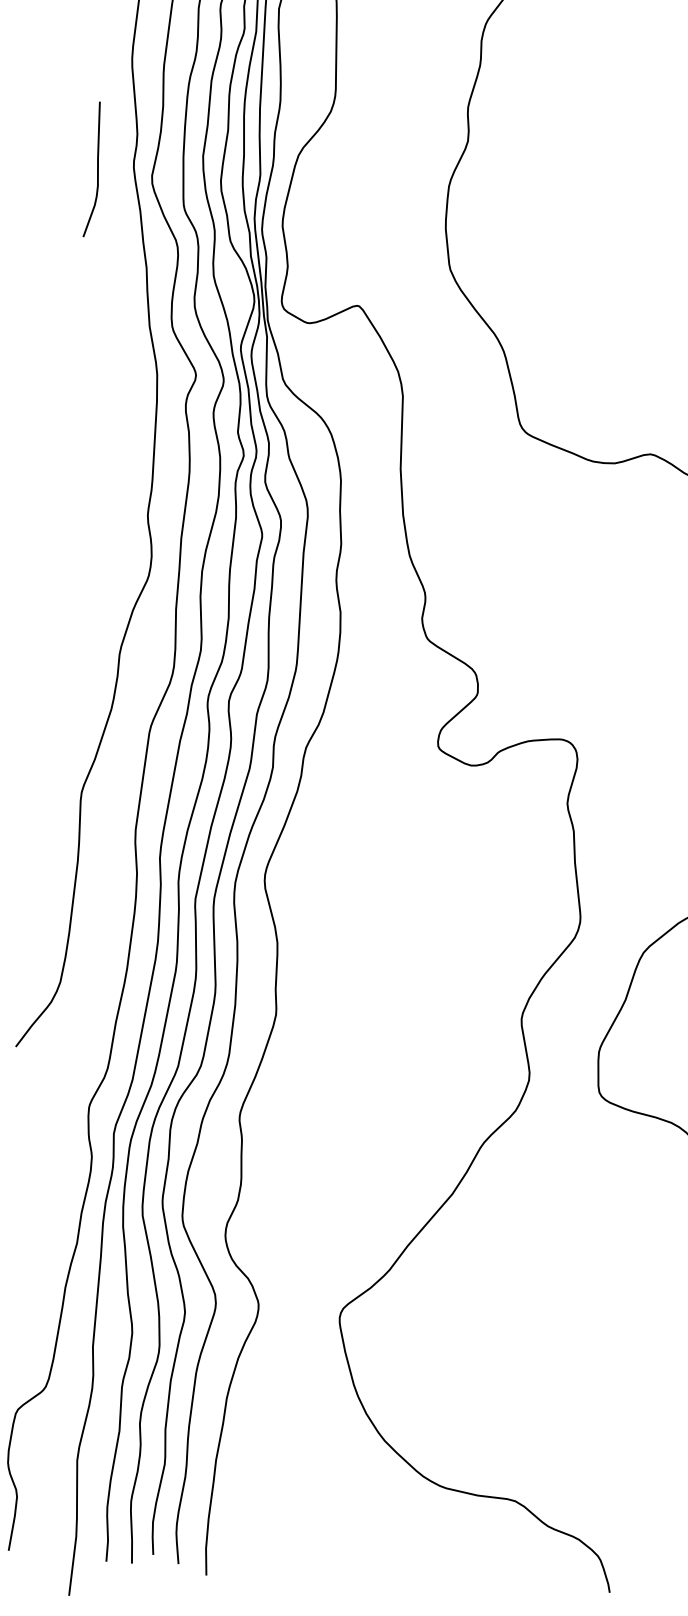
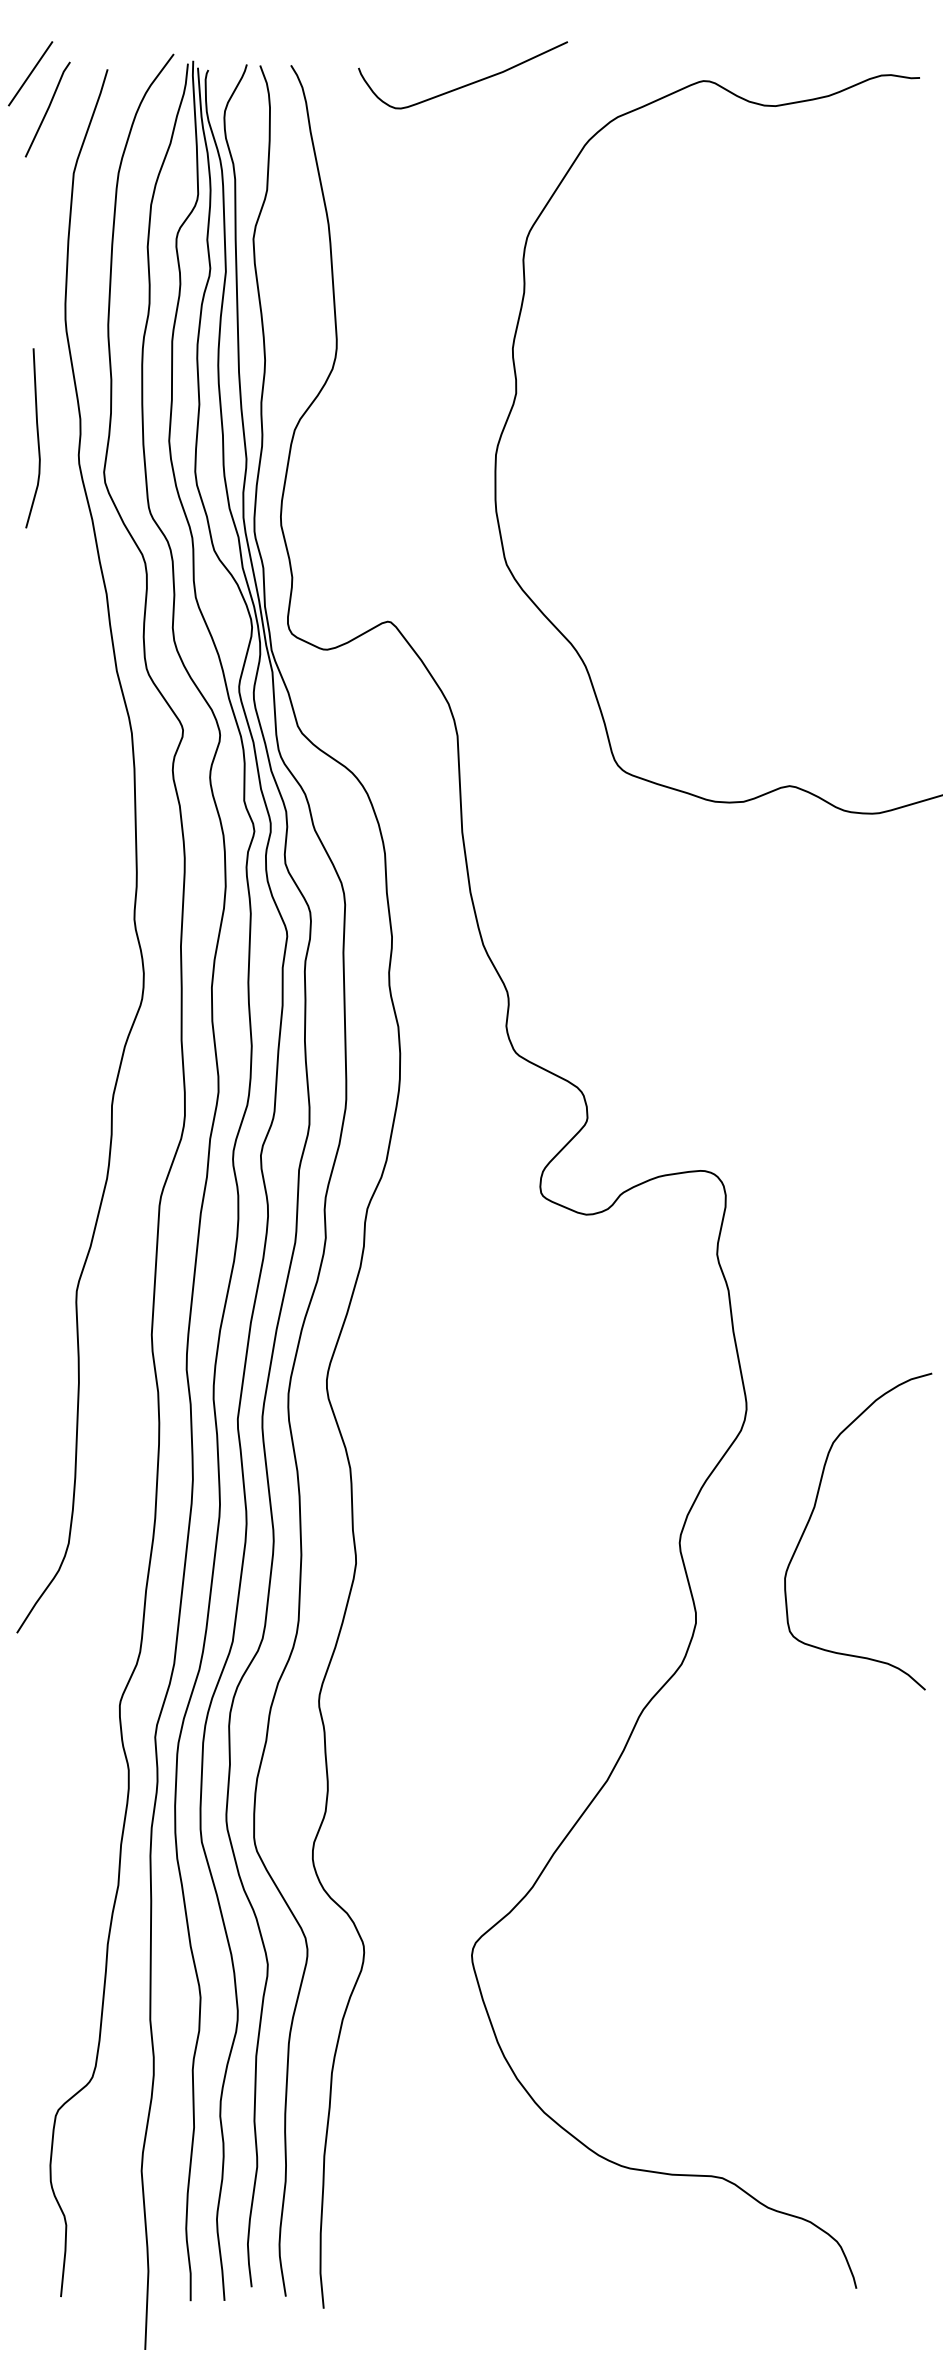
curve: (97, 169) -> (37, 438), moved

